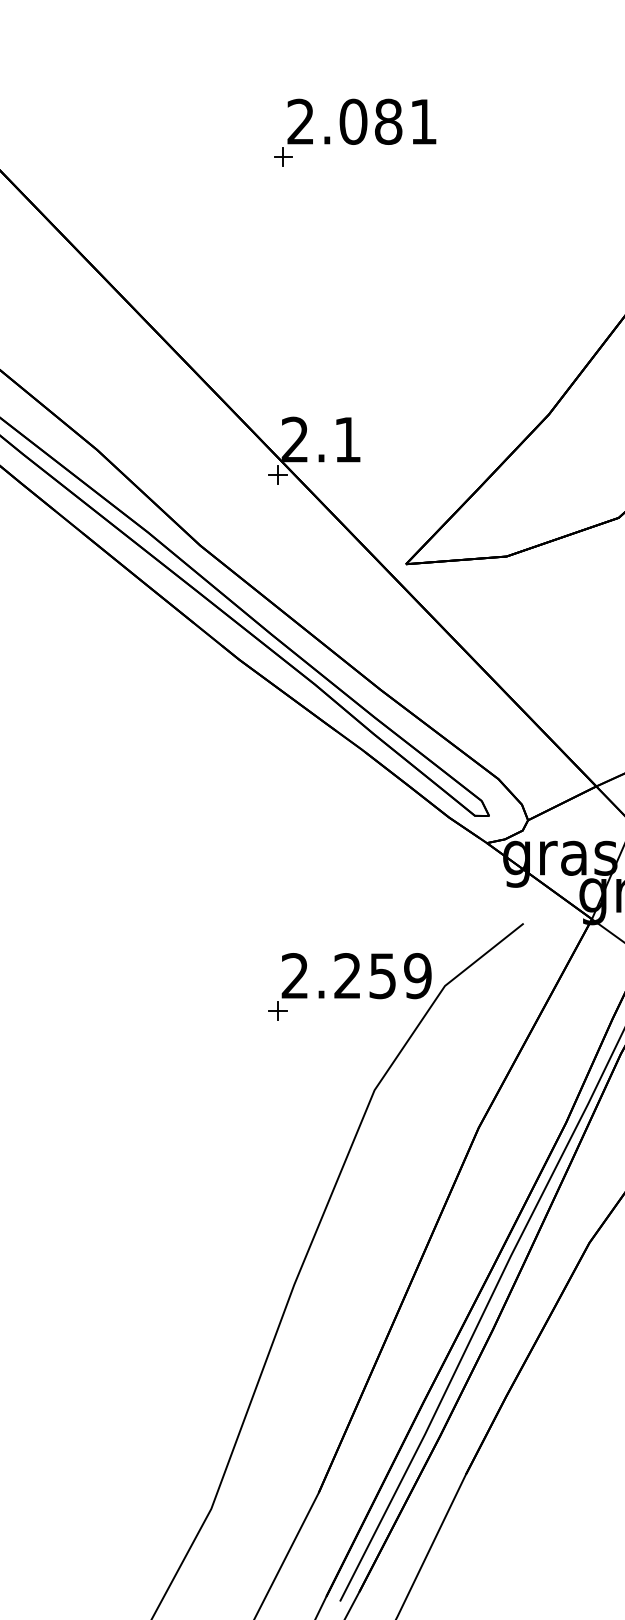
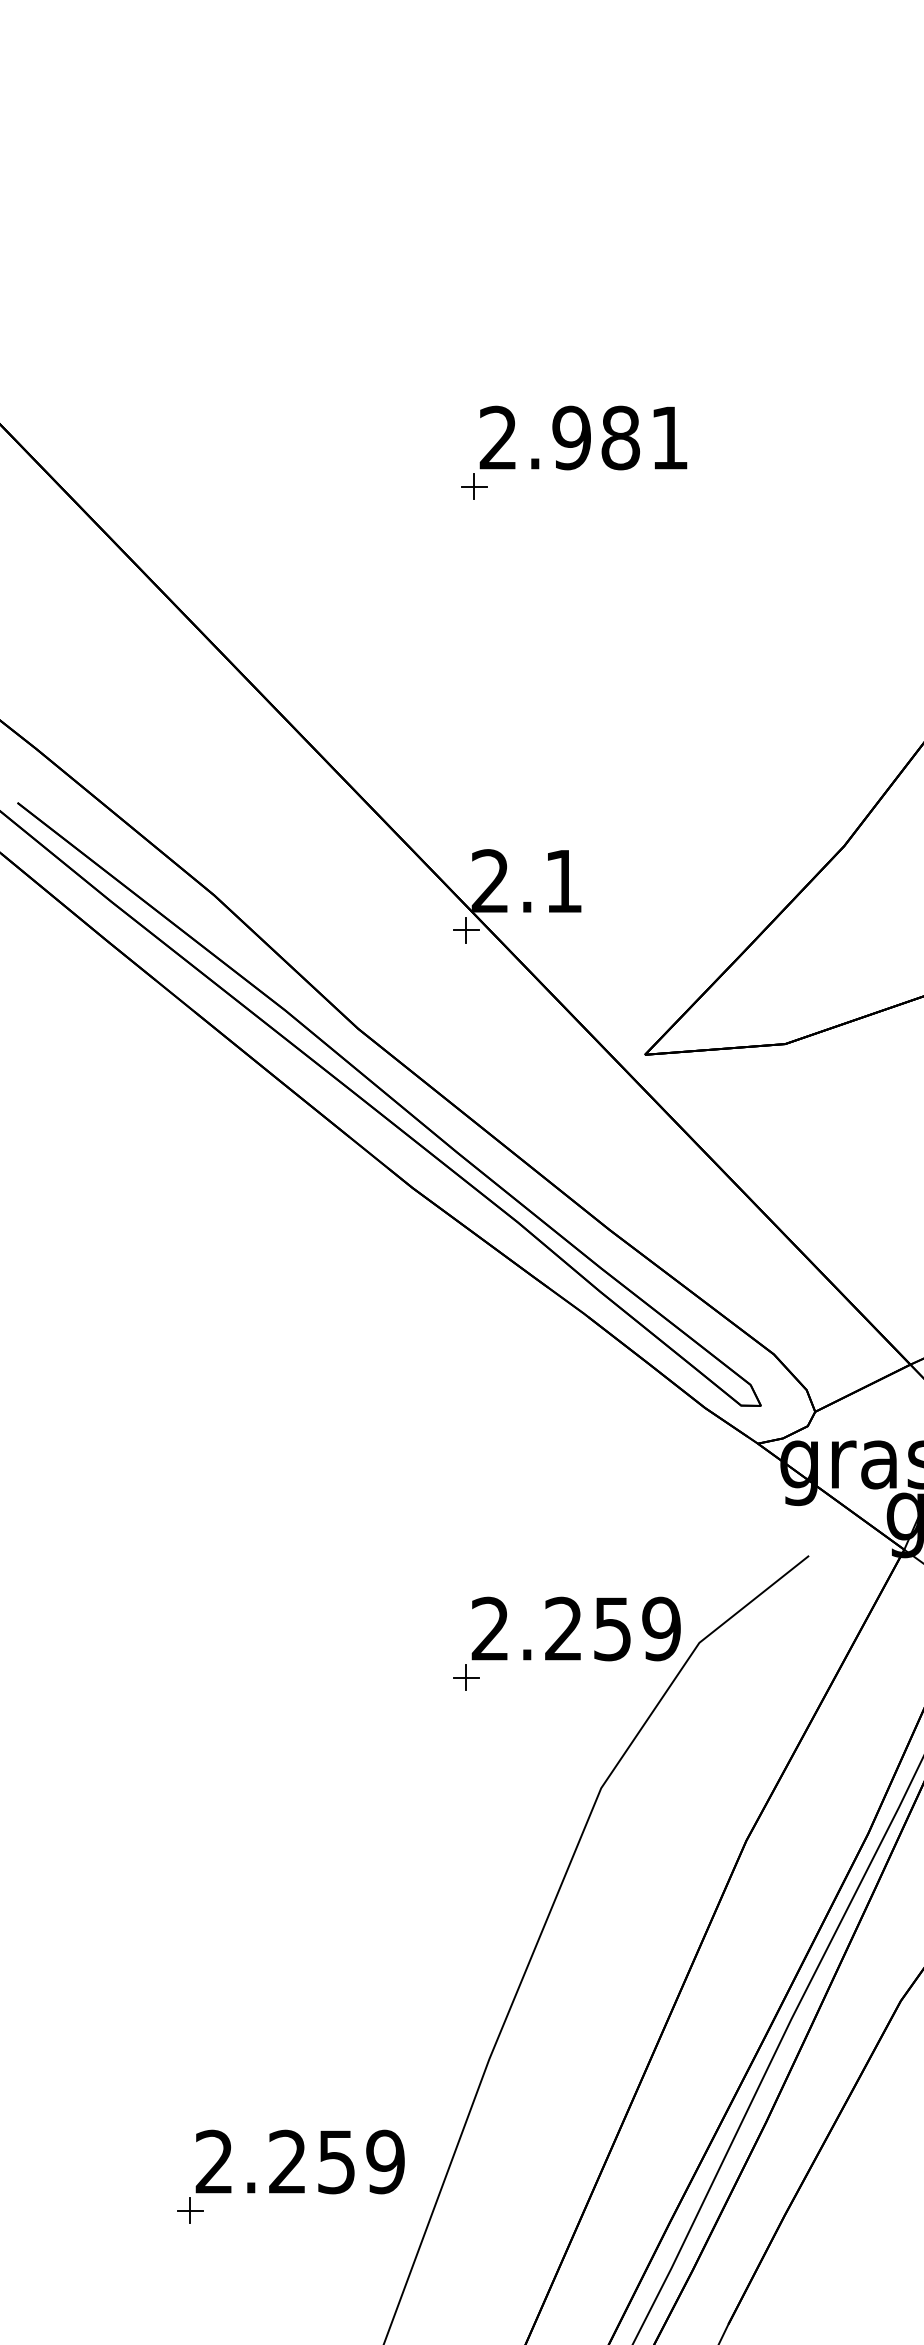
text: (353, 121) -> (571, 437), 2.081 -> 2.981
part: (151, 1368) -> (290, 2176), added

